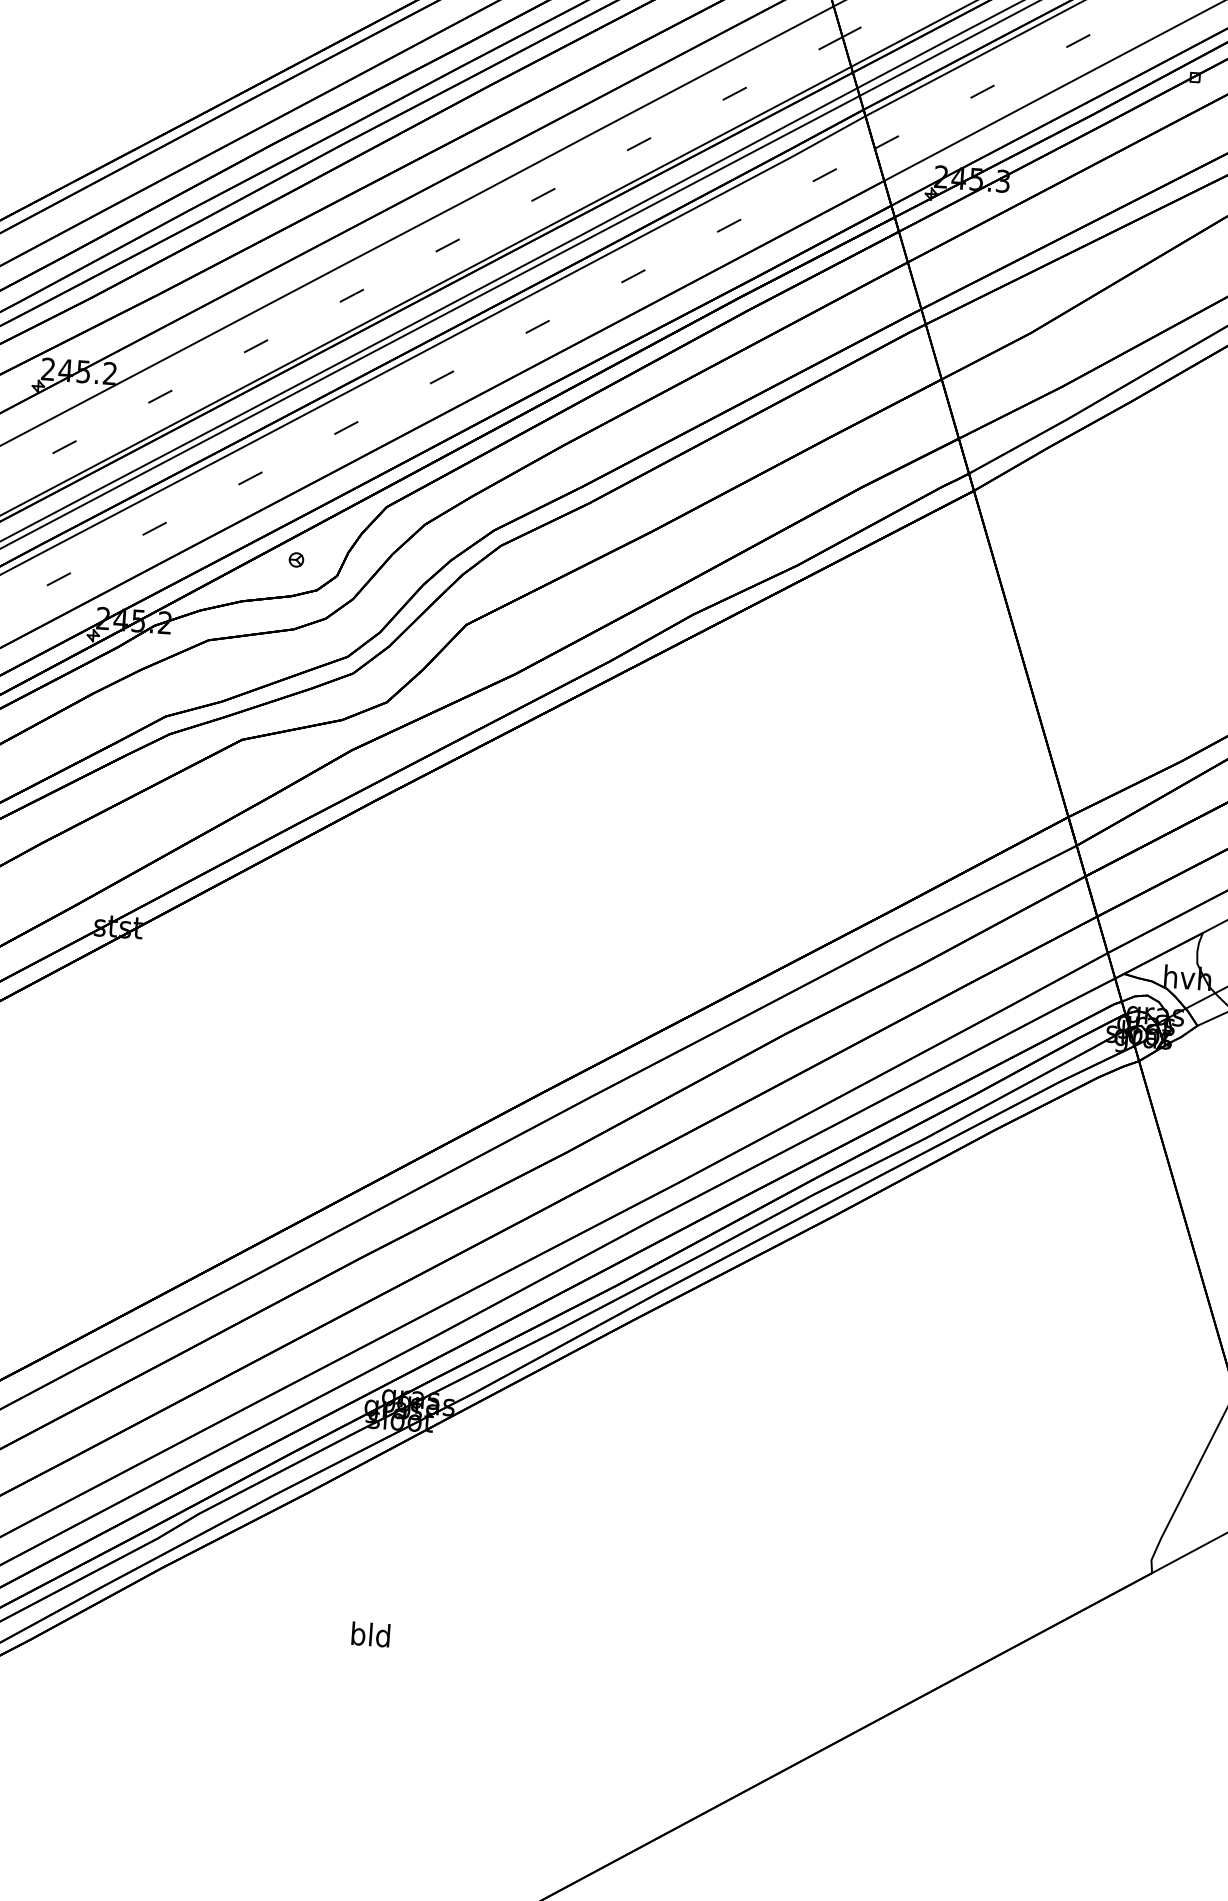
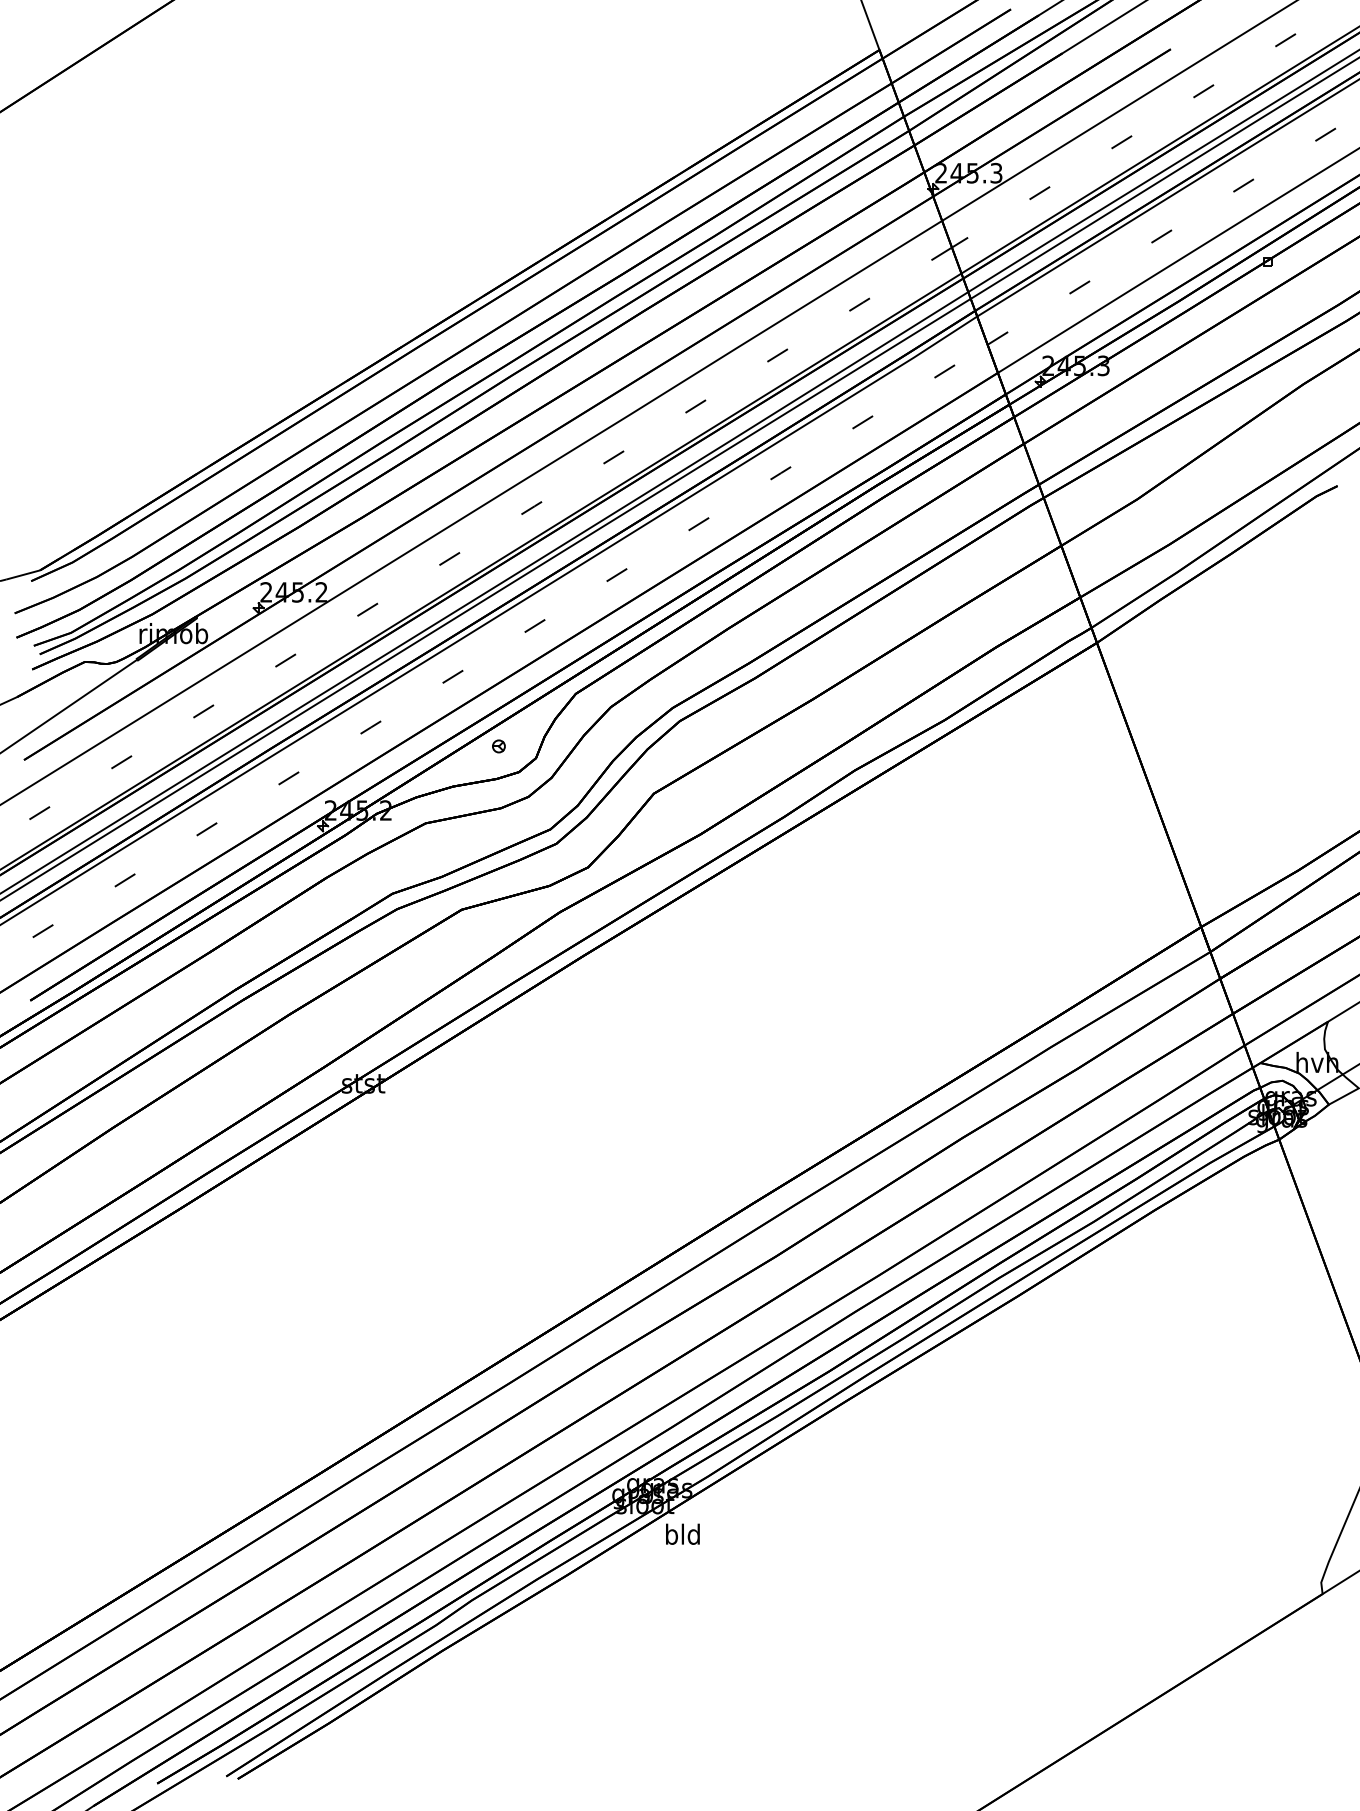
text: (370, 1633) -> (682, 1533), moved

